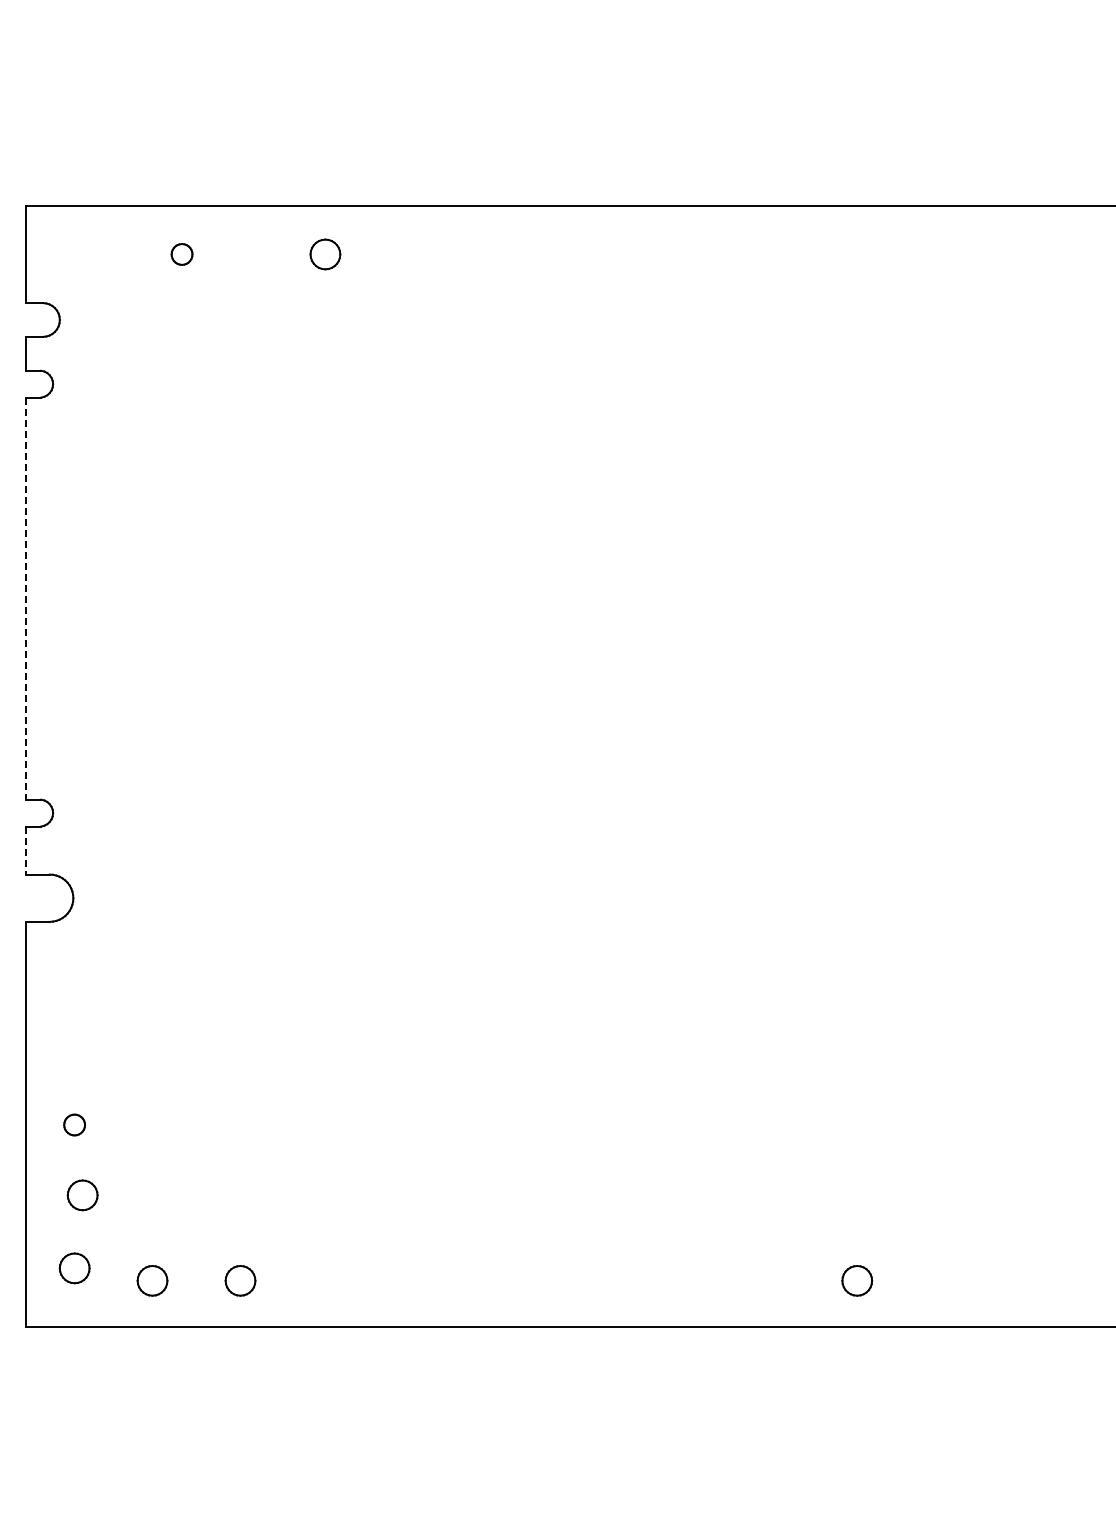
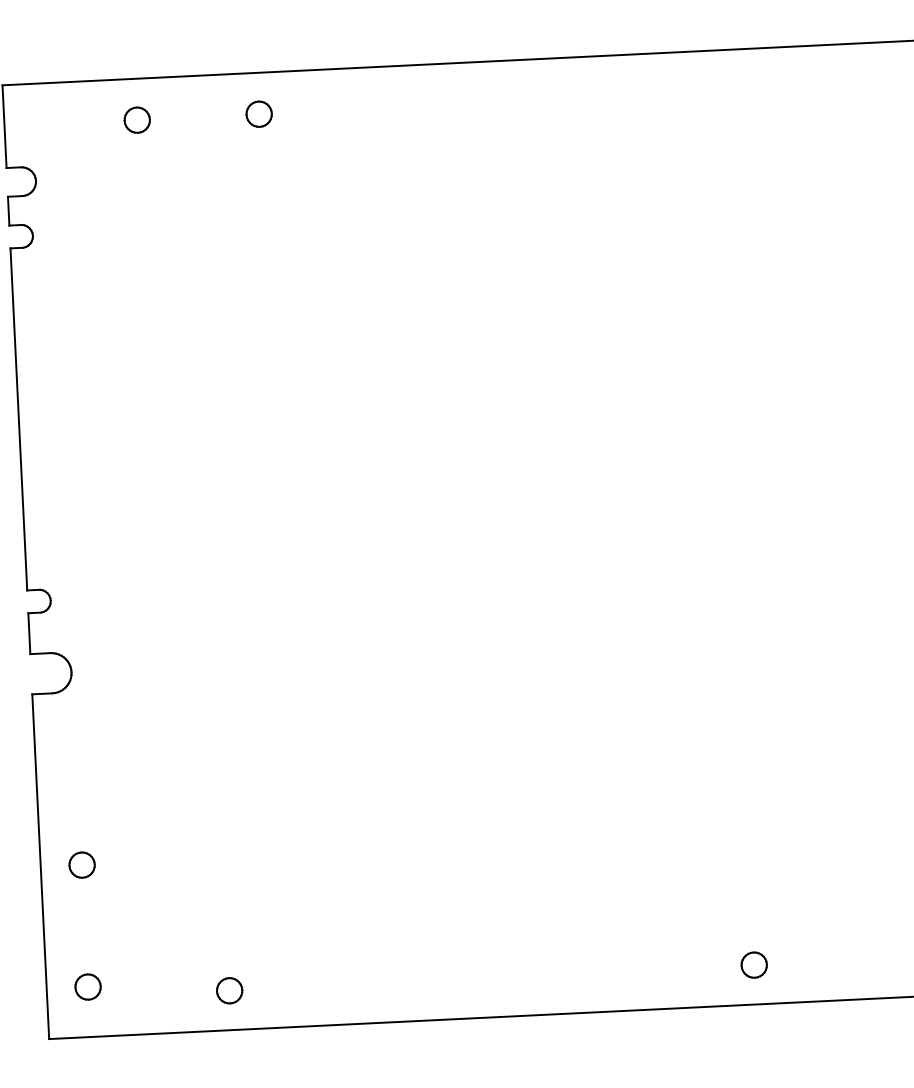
part: (181, 254) -> (136, 120), size x1.43
line: (26, 599) -> (19, 420), dashed -> solid
line: (26, 851) -> (29, 634), dashed -> solid
part: (74, 1124) -> (81, 864), size x1.43
part: (82, 1195) -> (91, 924), removed
part: (152, 1280) -> (154, 994), removed

